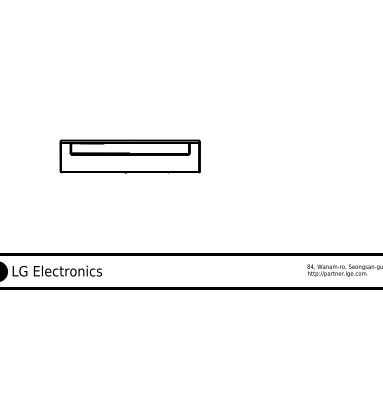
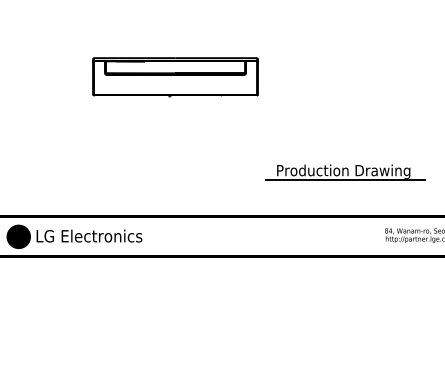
part: (129, 156) -> (174, 76), moved
part: (273, 216) -> (344, 171), added

